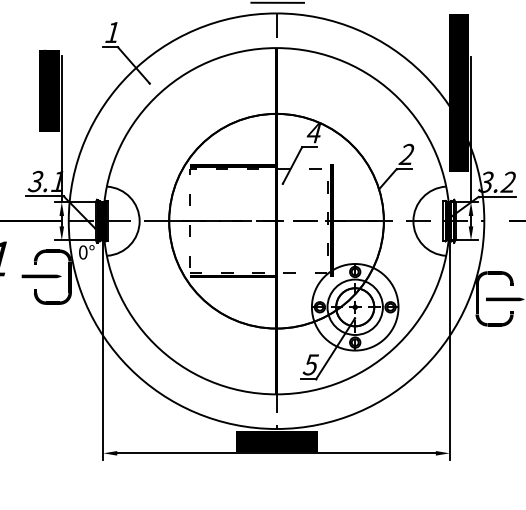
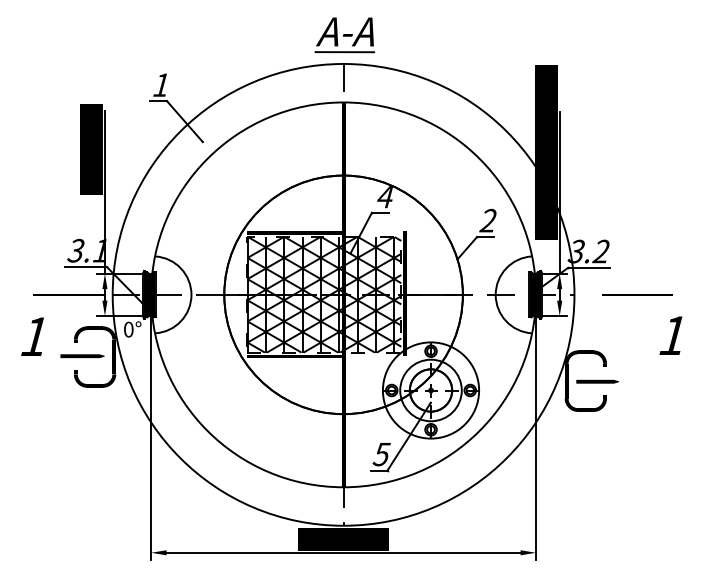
hatch: (259, 220) -> (324, 294), added

